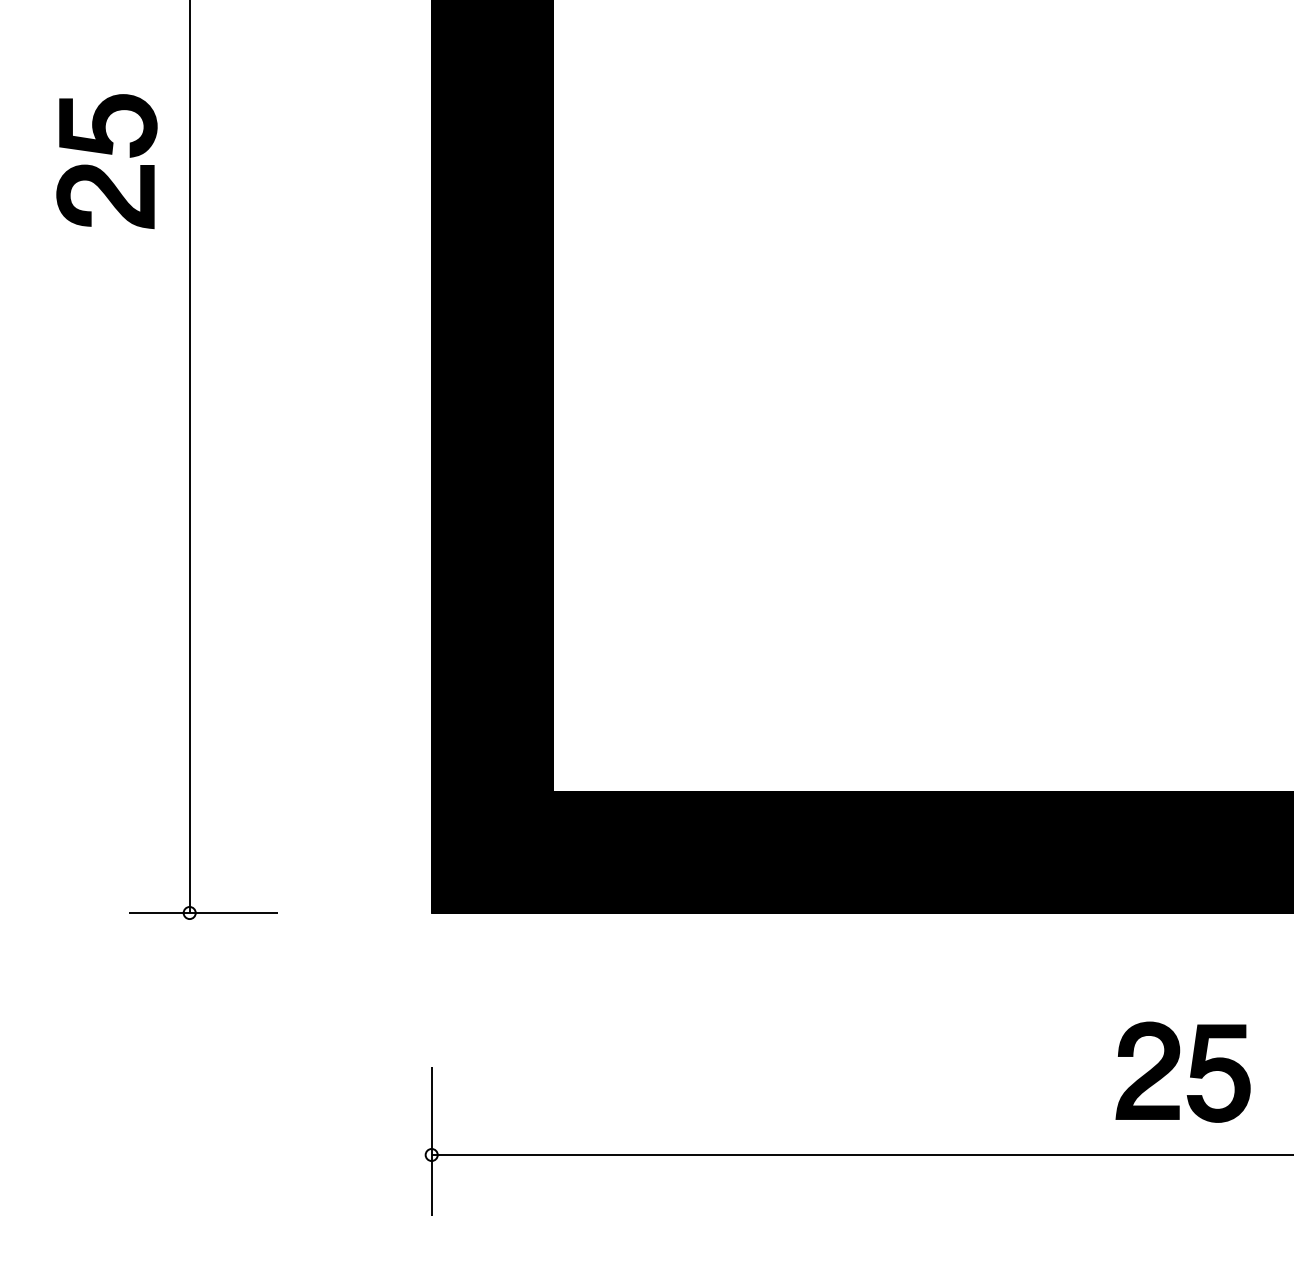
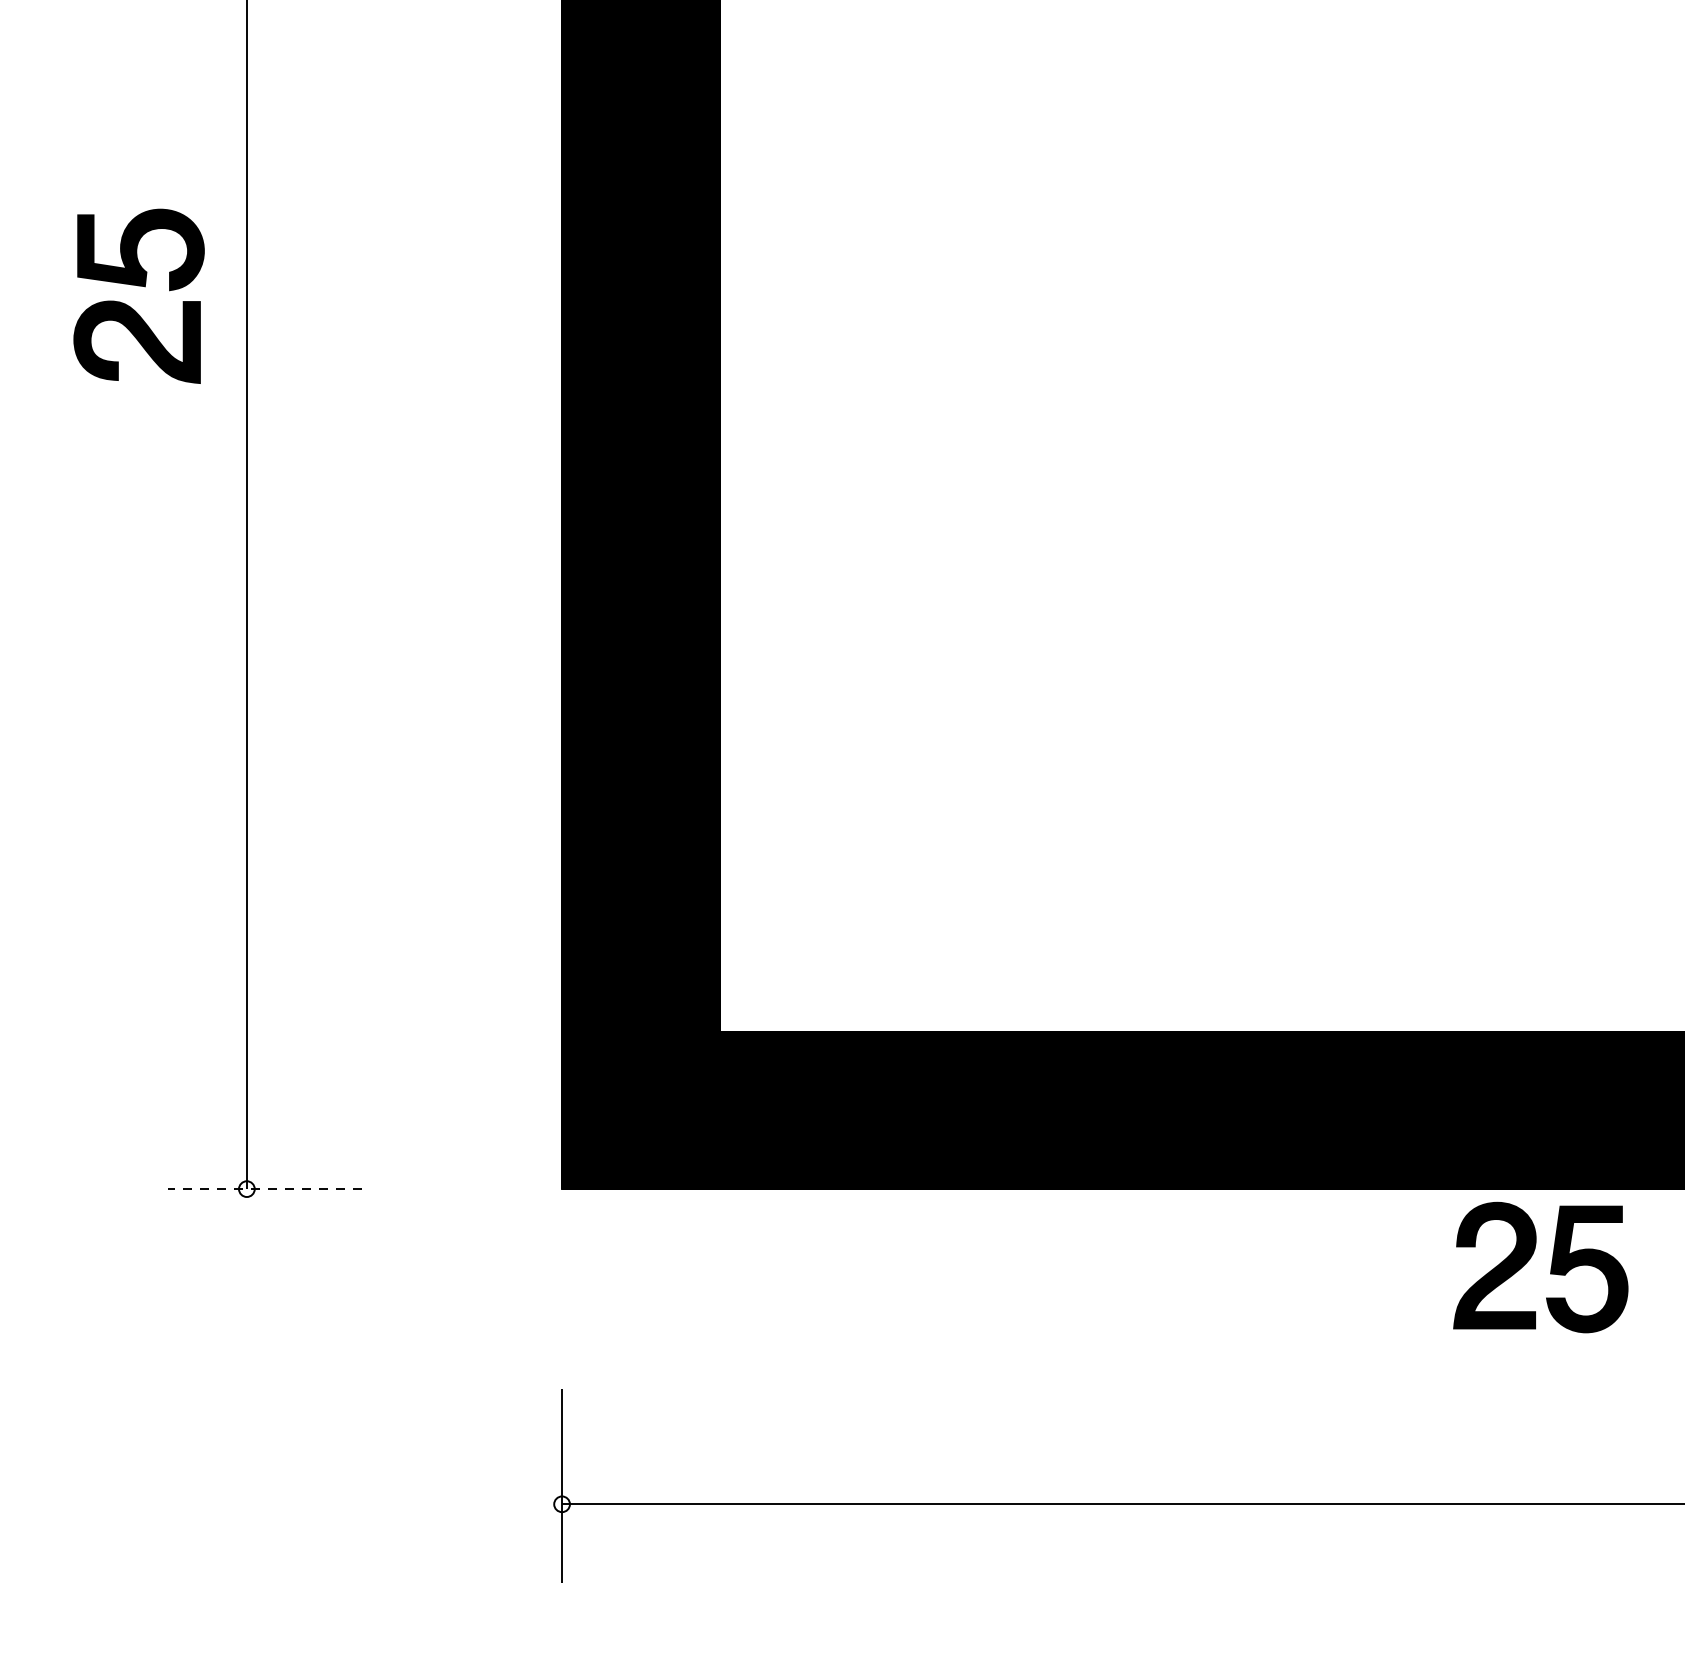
part: (107, 154) -> (139, 287), moved
line: (203, 913) -> (264, 1189), solid -> dashed
part: (1190, 1071) -> (1550, 1266), moved

